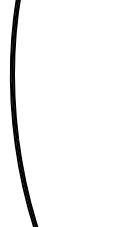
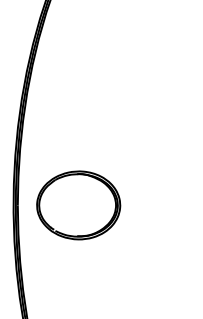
part: (63, 133) -> (78, 205), added

